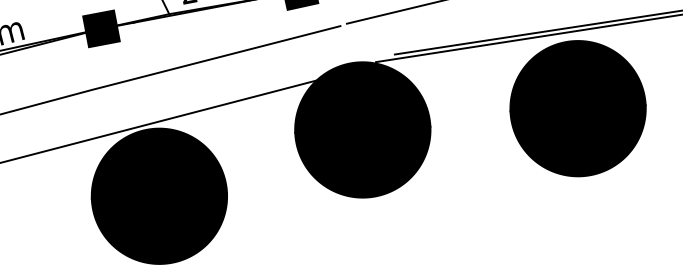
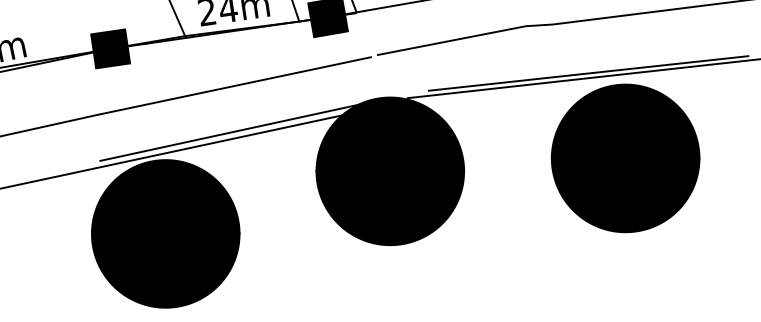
line: (218, 99) -> (234, 131), added

